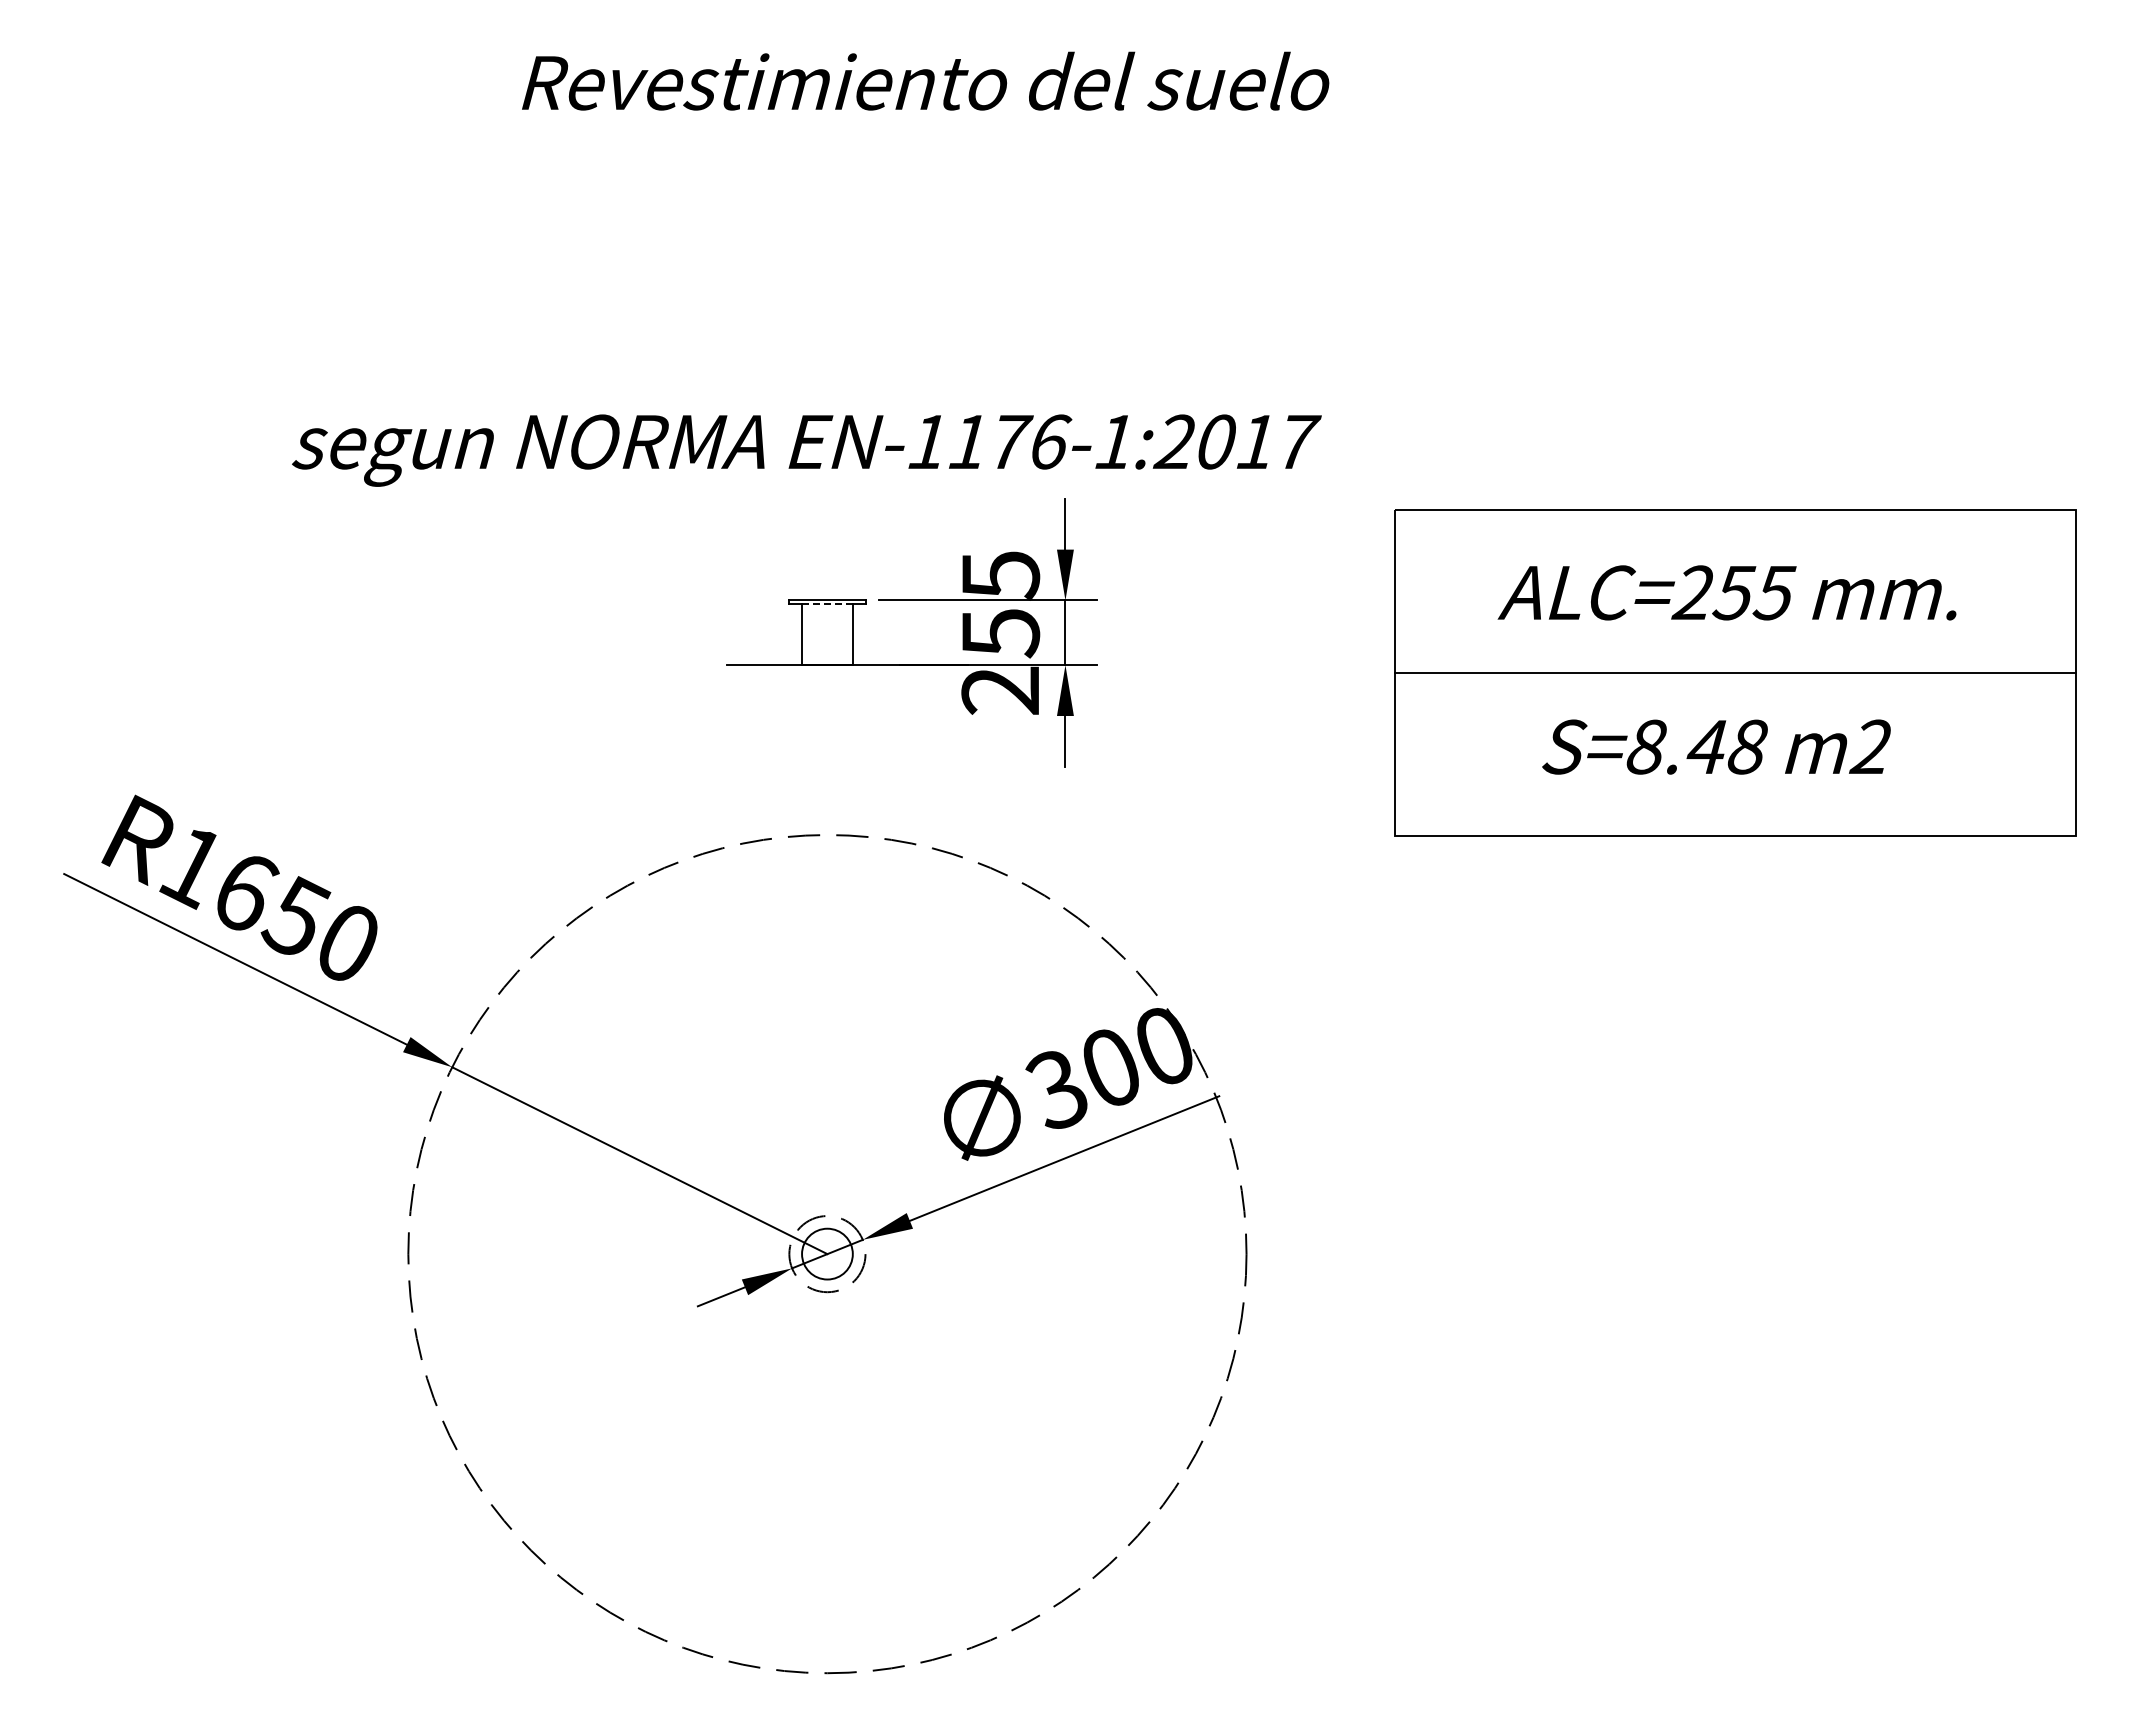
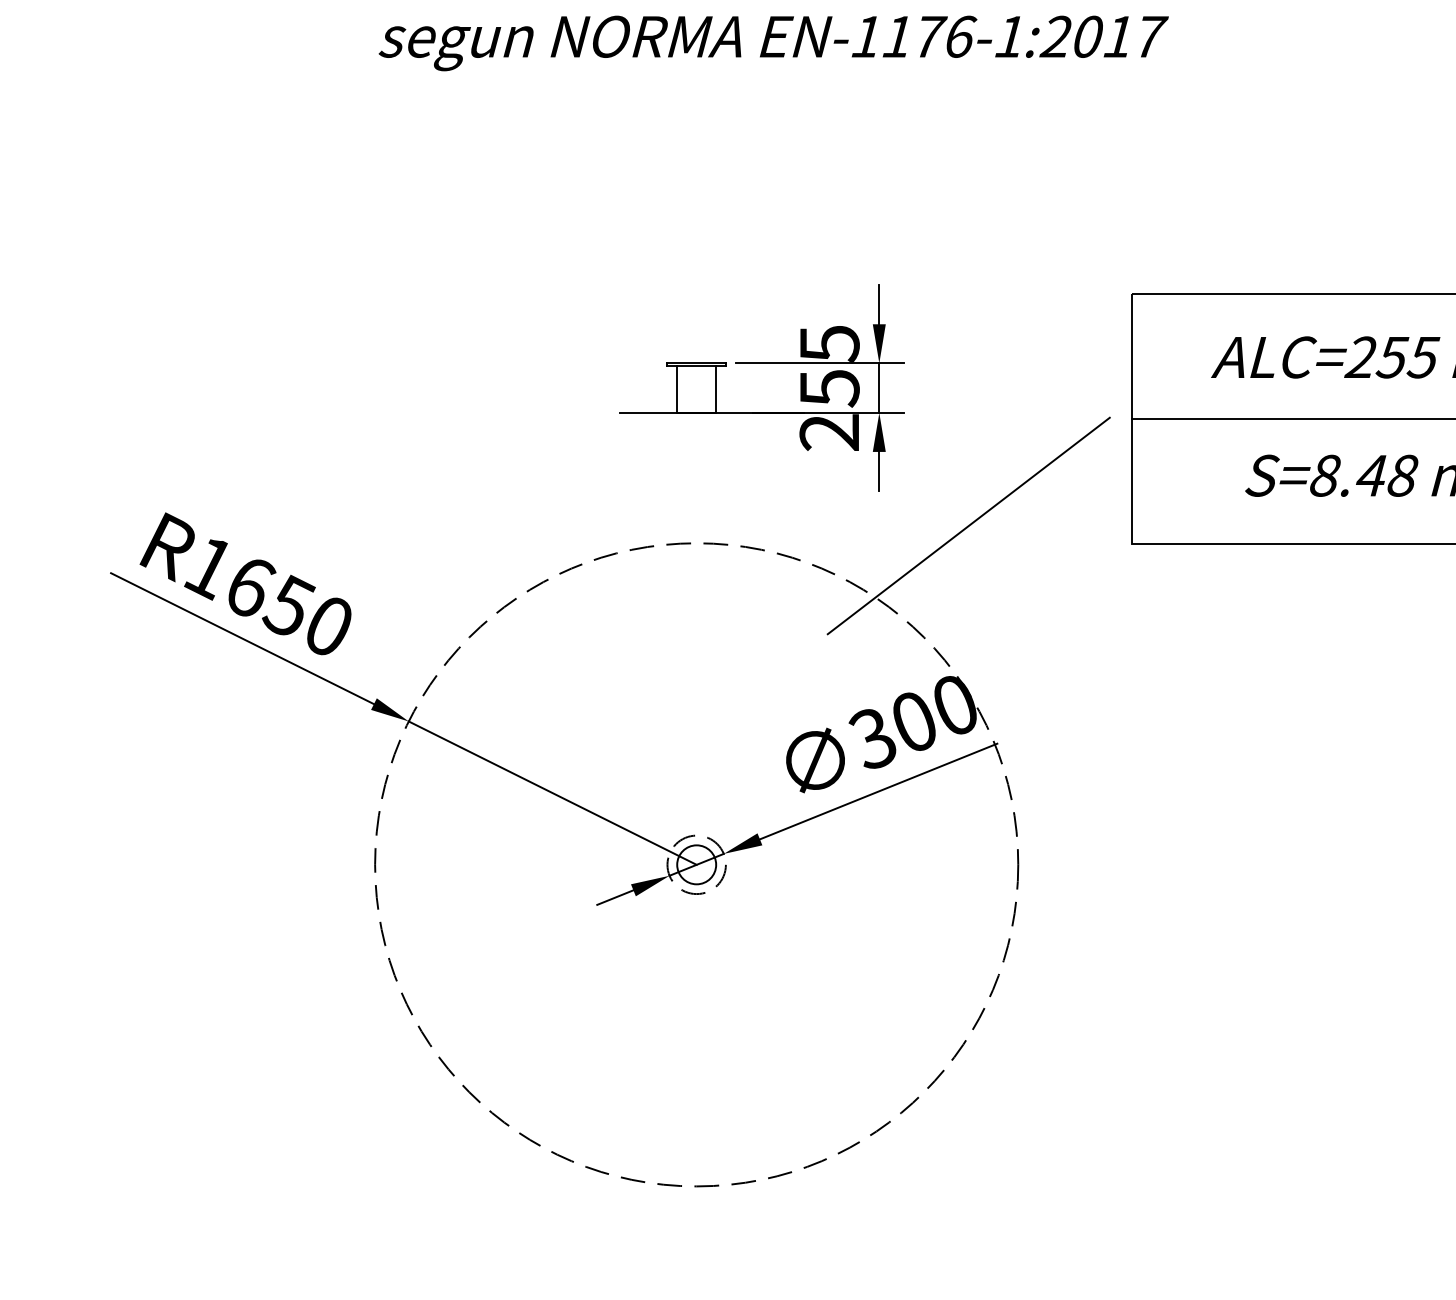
text: (806, 450) -> (773, 43), moved
line: (826, 604) -> (695, 366), dashed -> solid
line: (1181, 812) -> (968, 525), added

